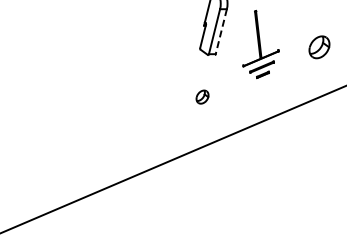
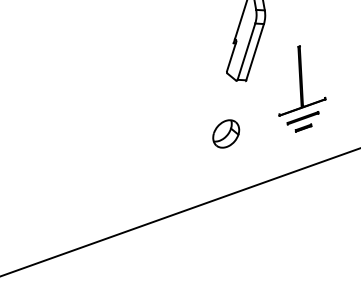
line: (221, 32) -> (255, 53), dashed -> solid
part: (260, 44) -> (302, 89), moved
part: (202, 96) -> (226, 133), size x1.67

